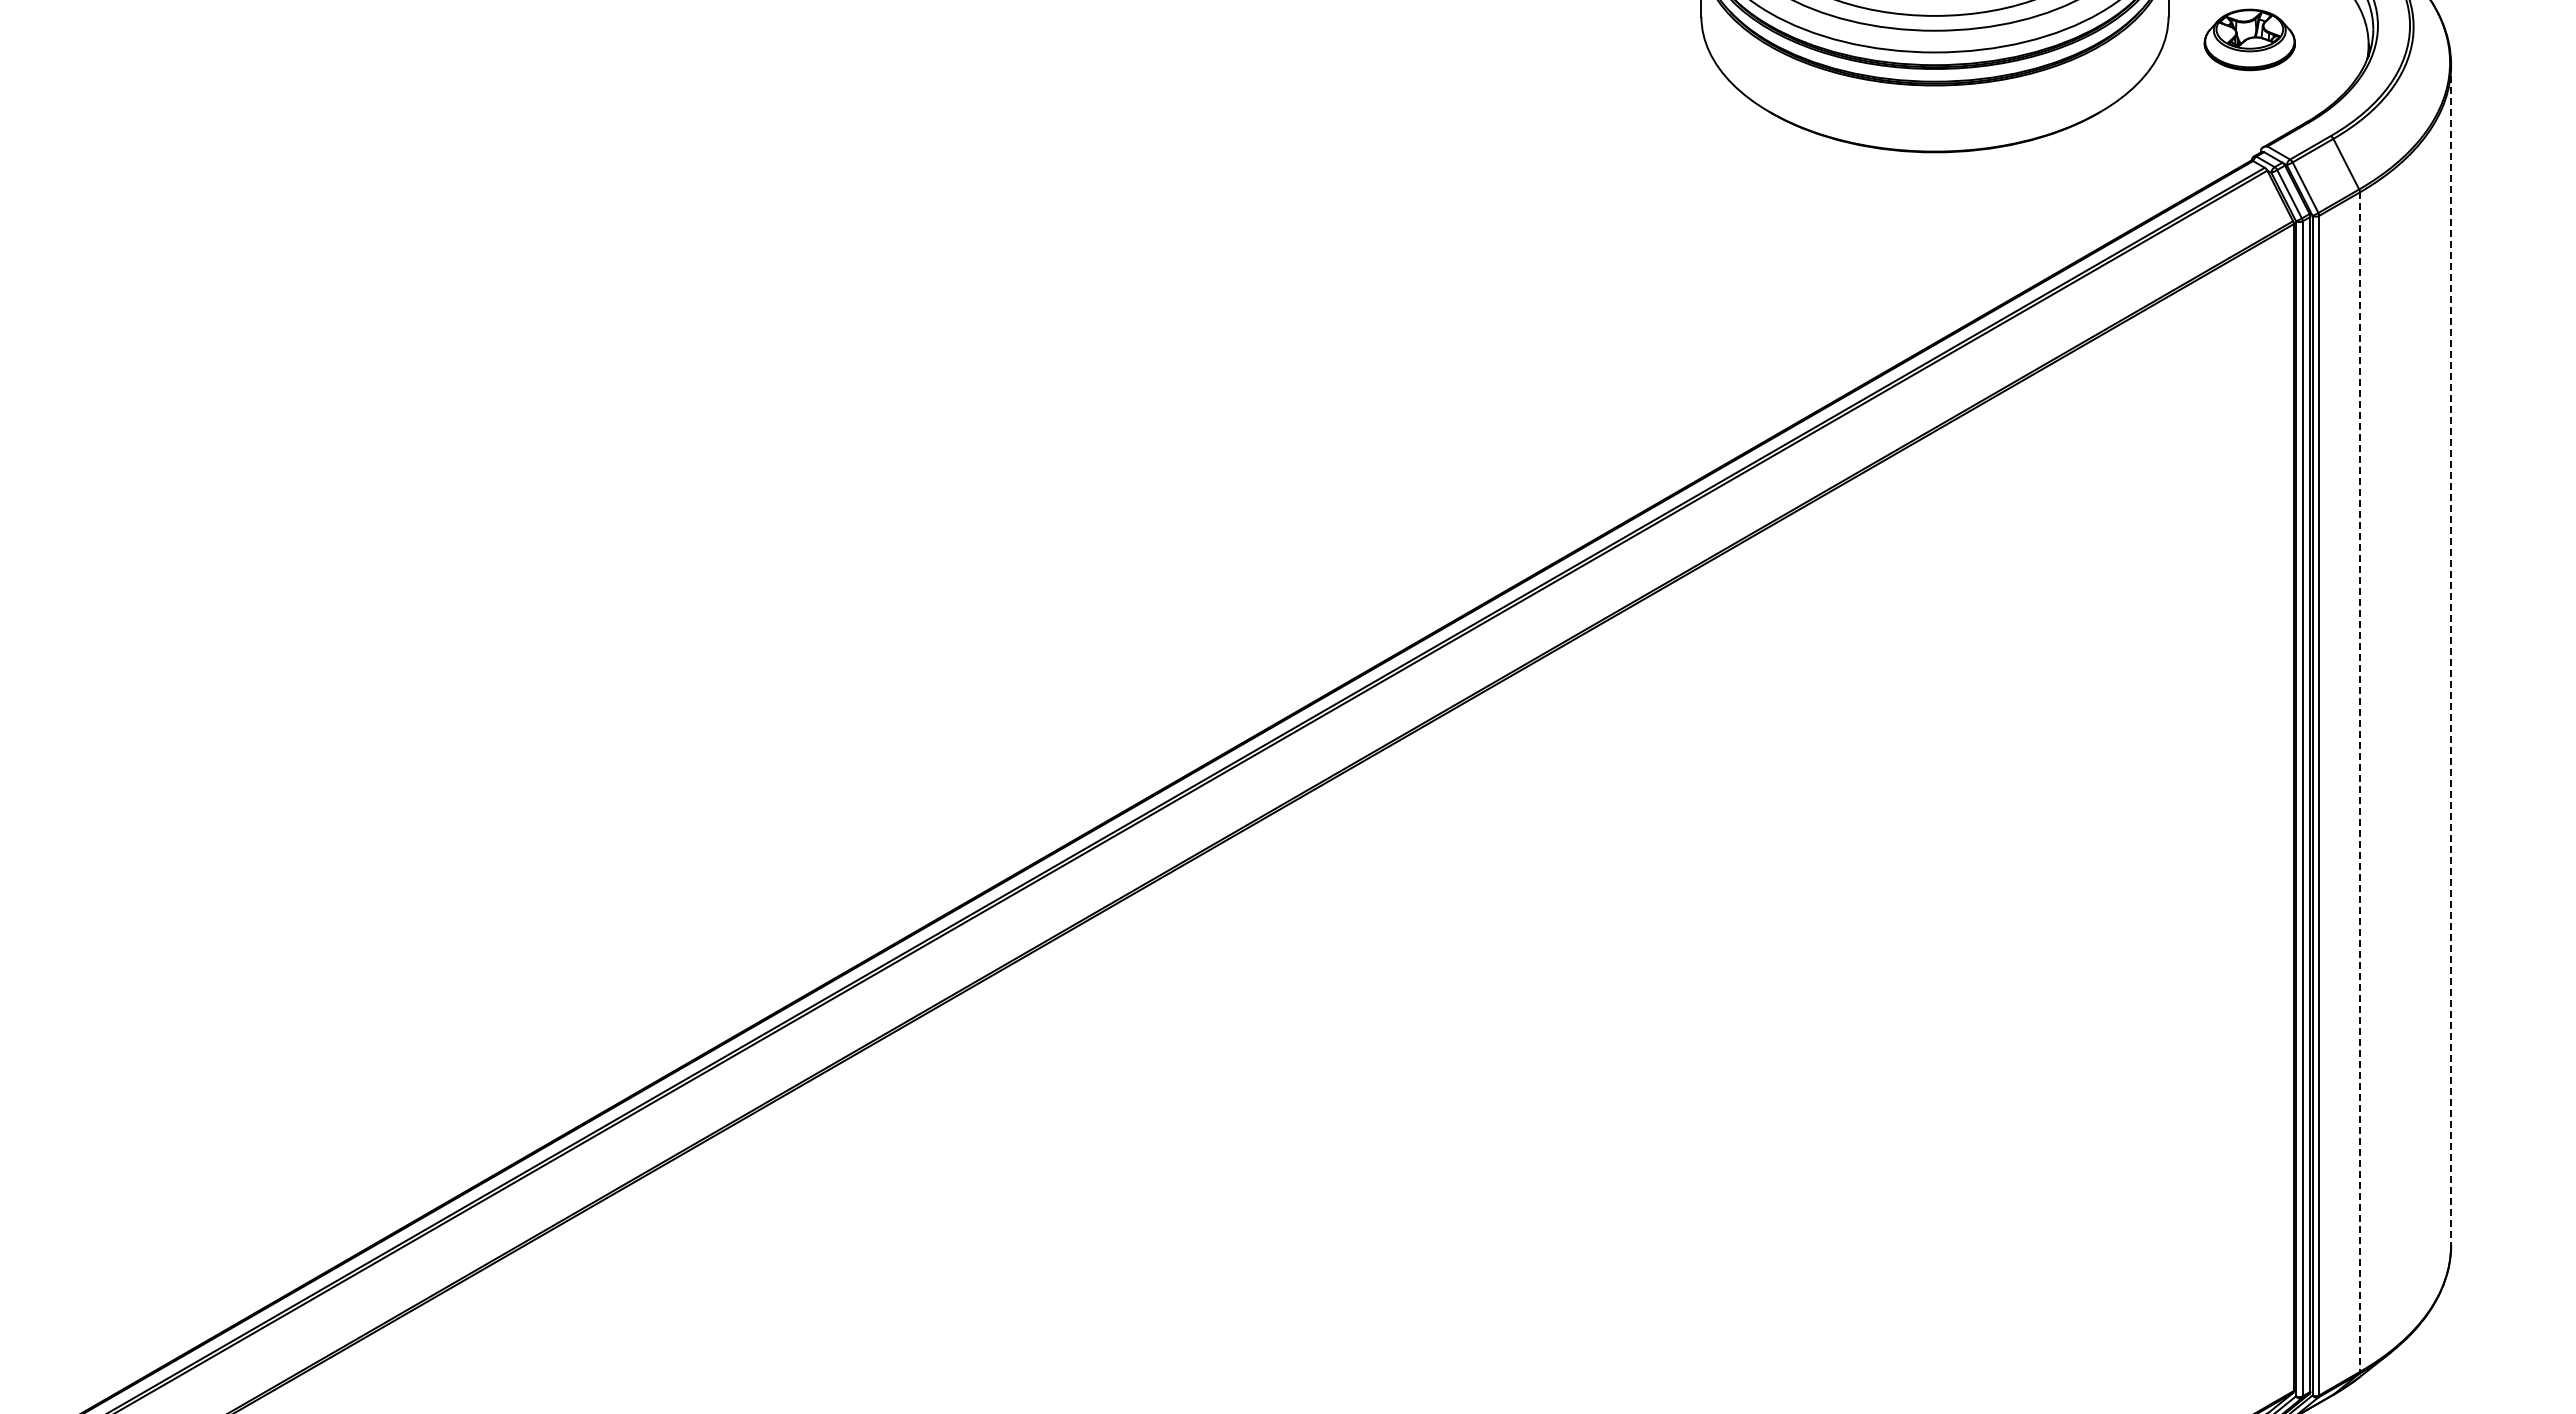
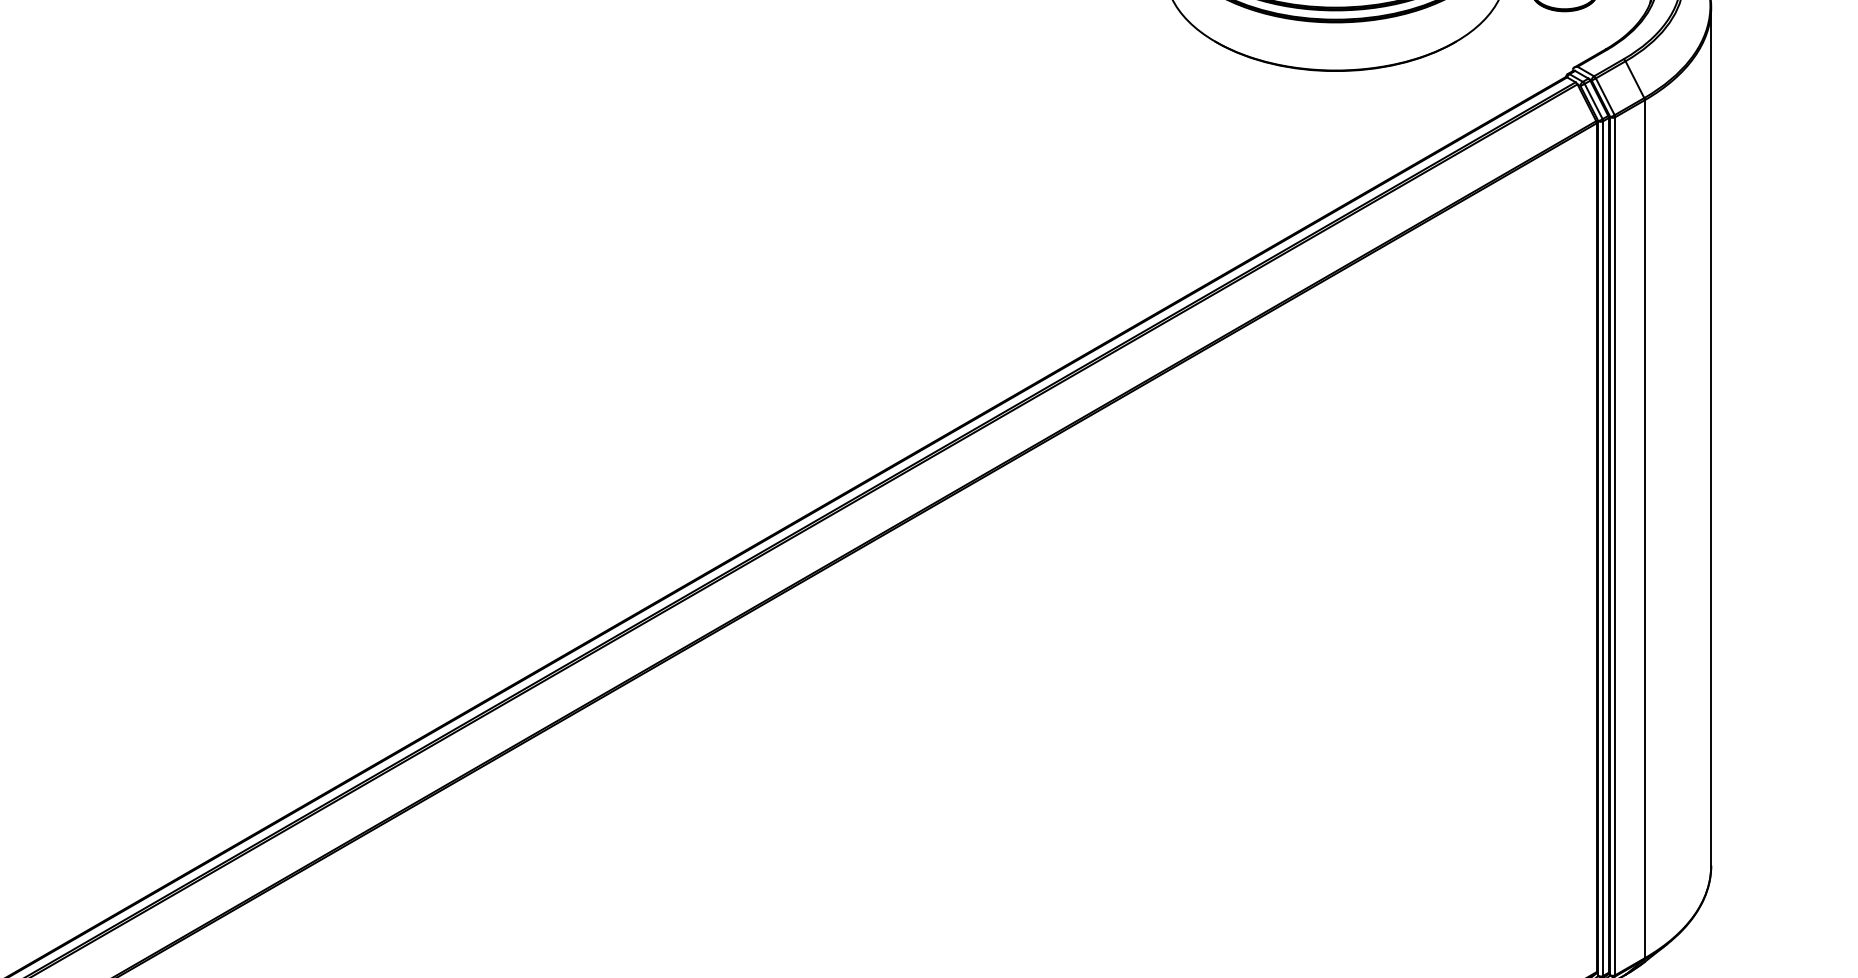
line: (2451, 655) -> (1711, 437), dashed -> solid
line: (2359, 782) -> (1644, 529), dashed -> solid

